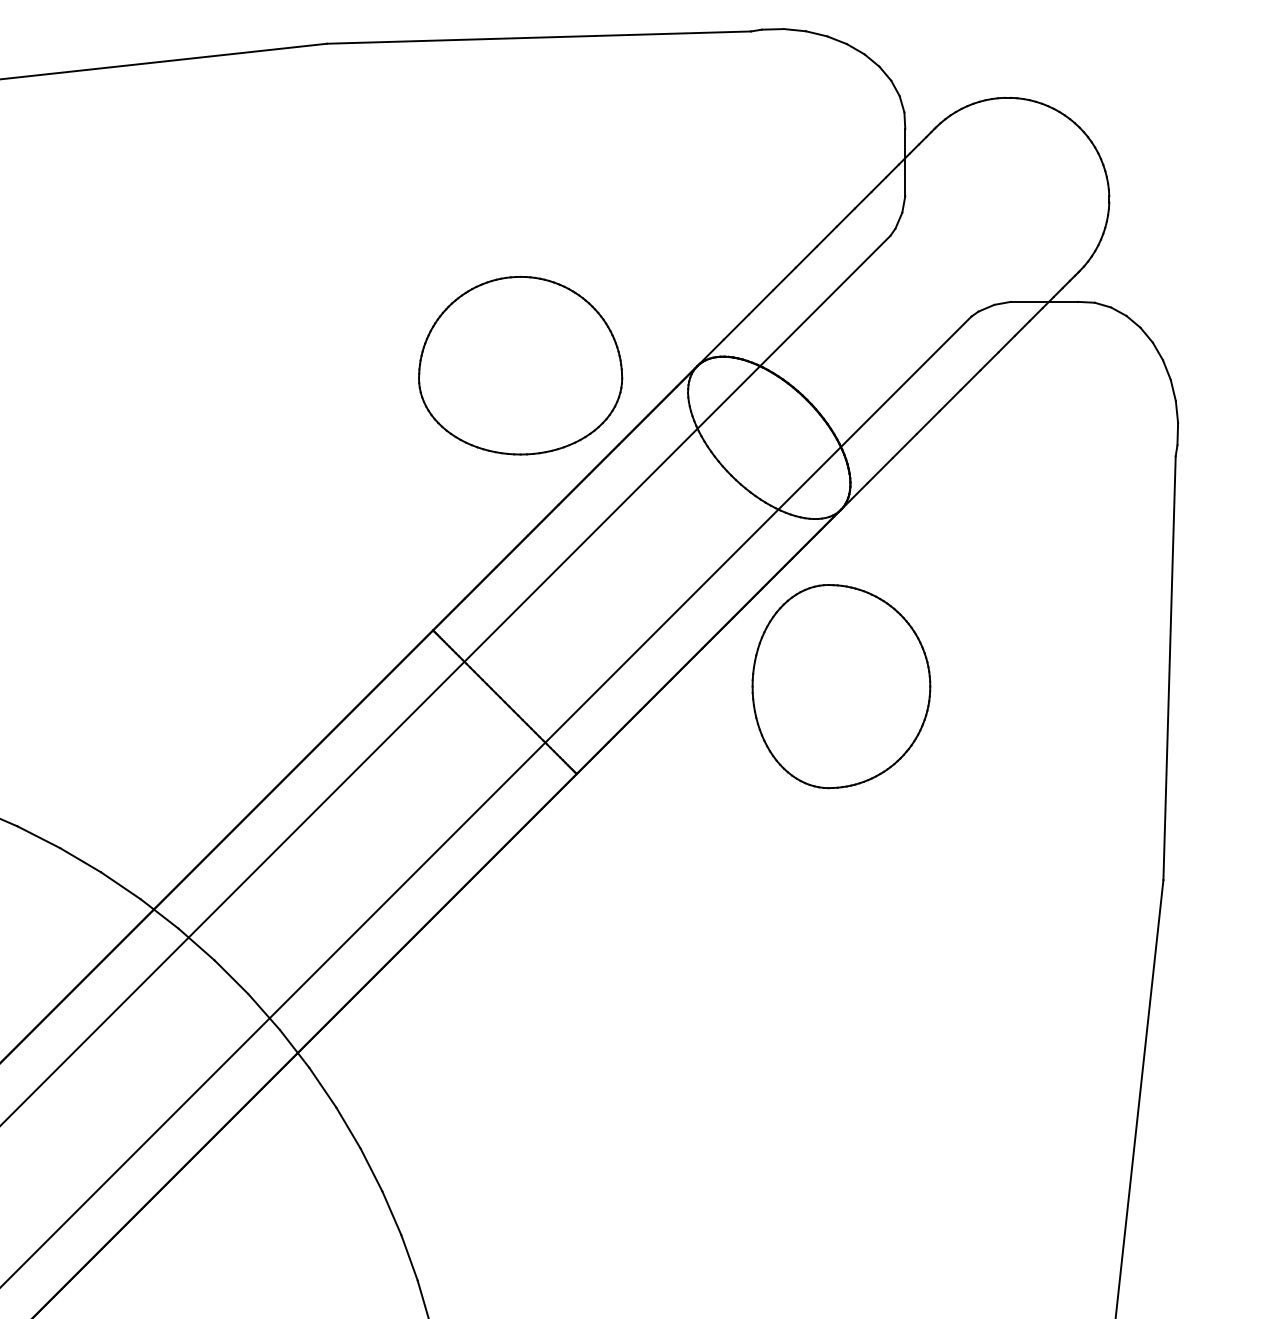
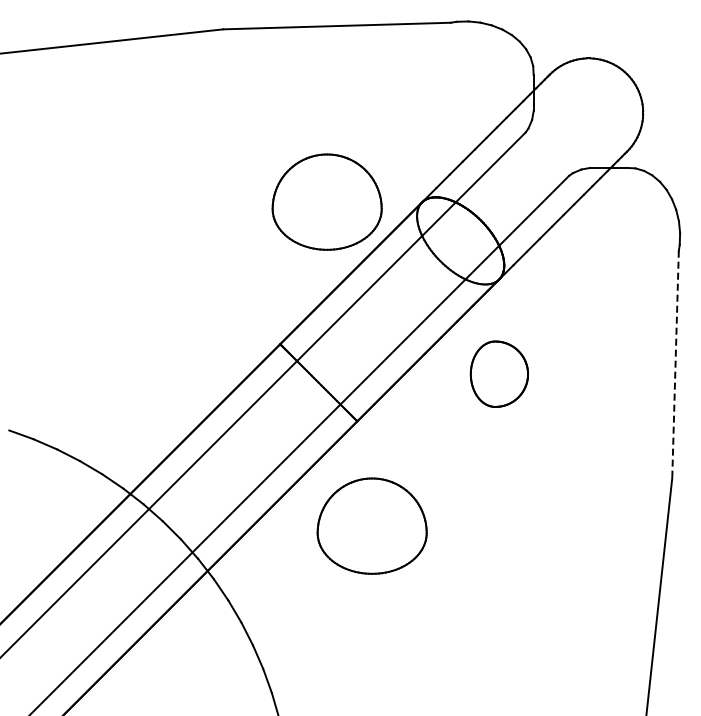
line: (1169, 668) -> (675, 364), solid -> dashed
part: (841, 684) -> (499, 373), size x0.6
part: (603, 968) -> (371, 525), added

